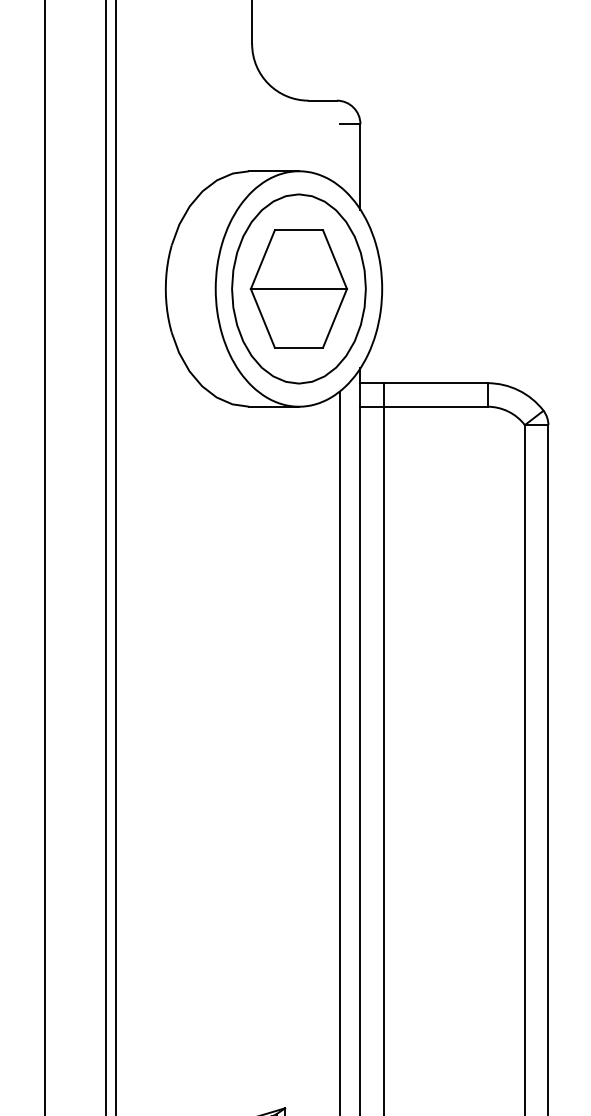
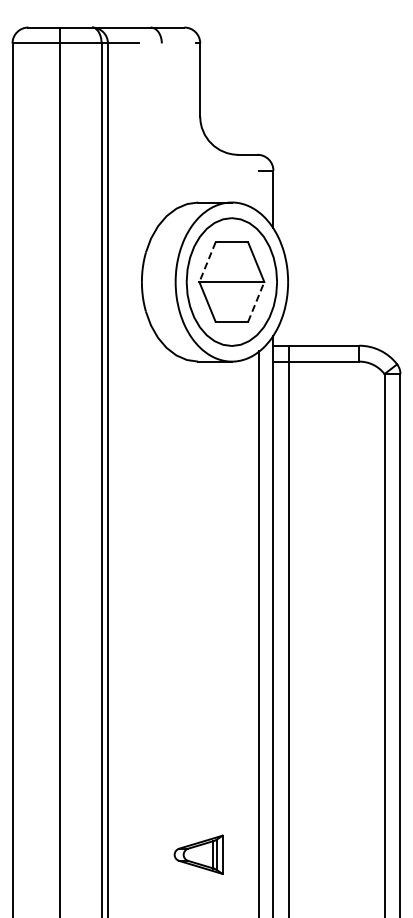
line: (262, 260) -> (207, 262), solid -> dashed
line: (335, 317) -> (256, 301), solid -> dashed

